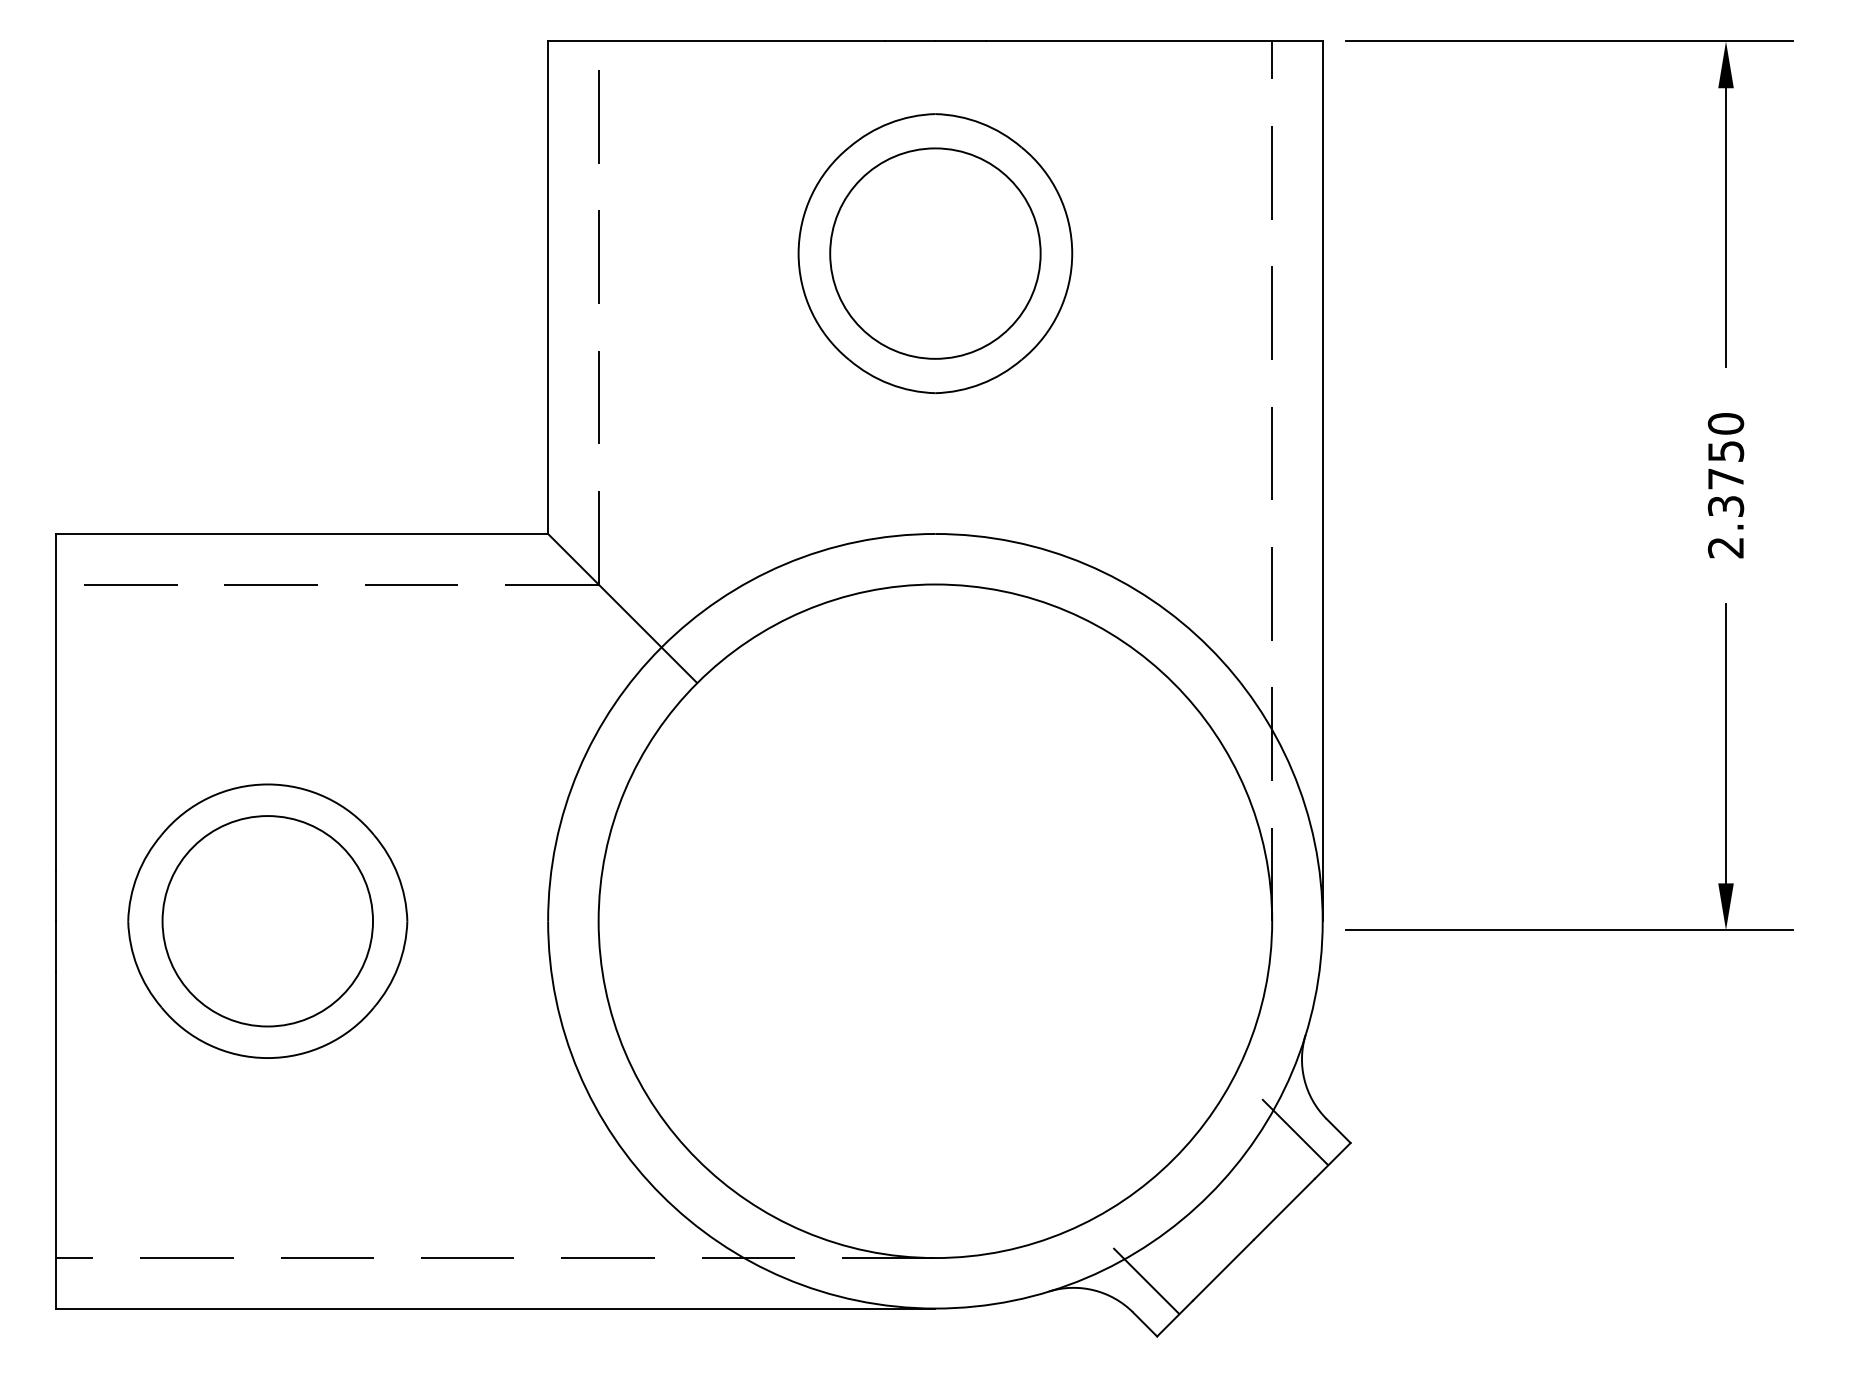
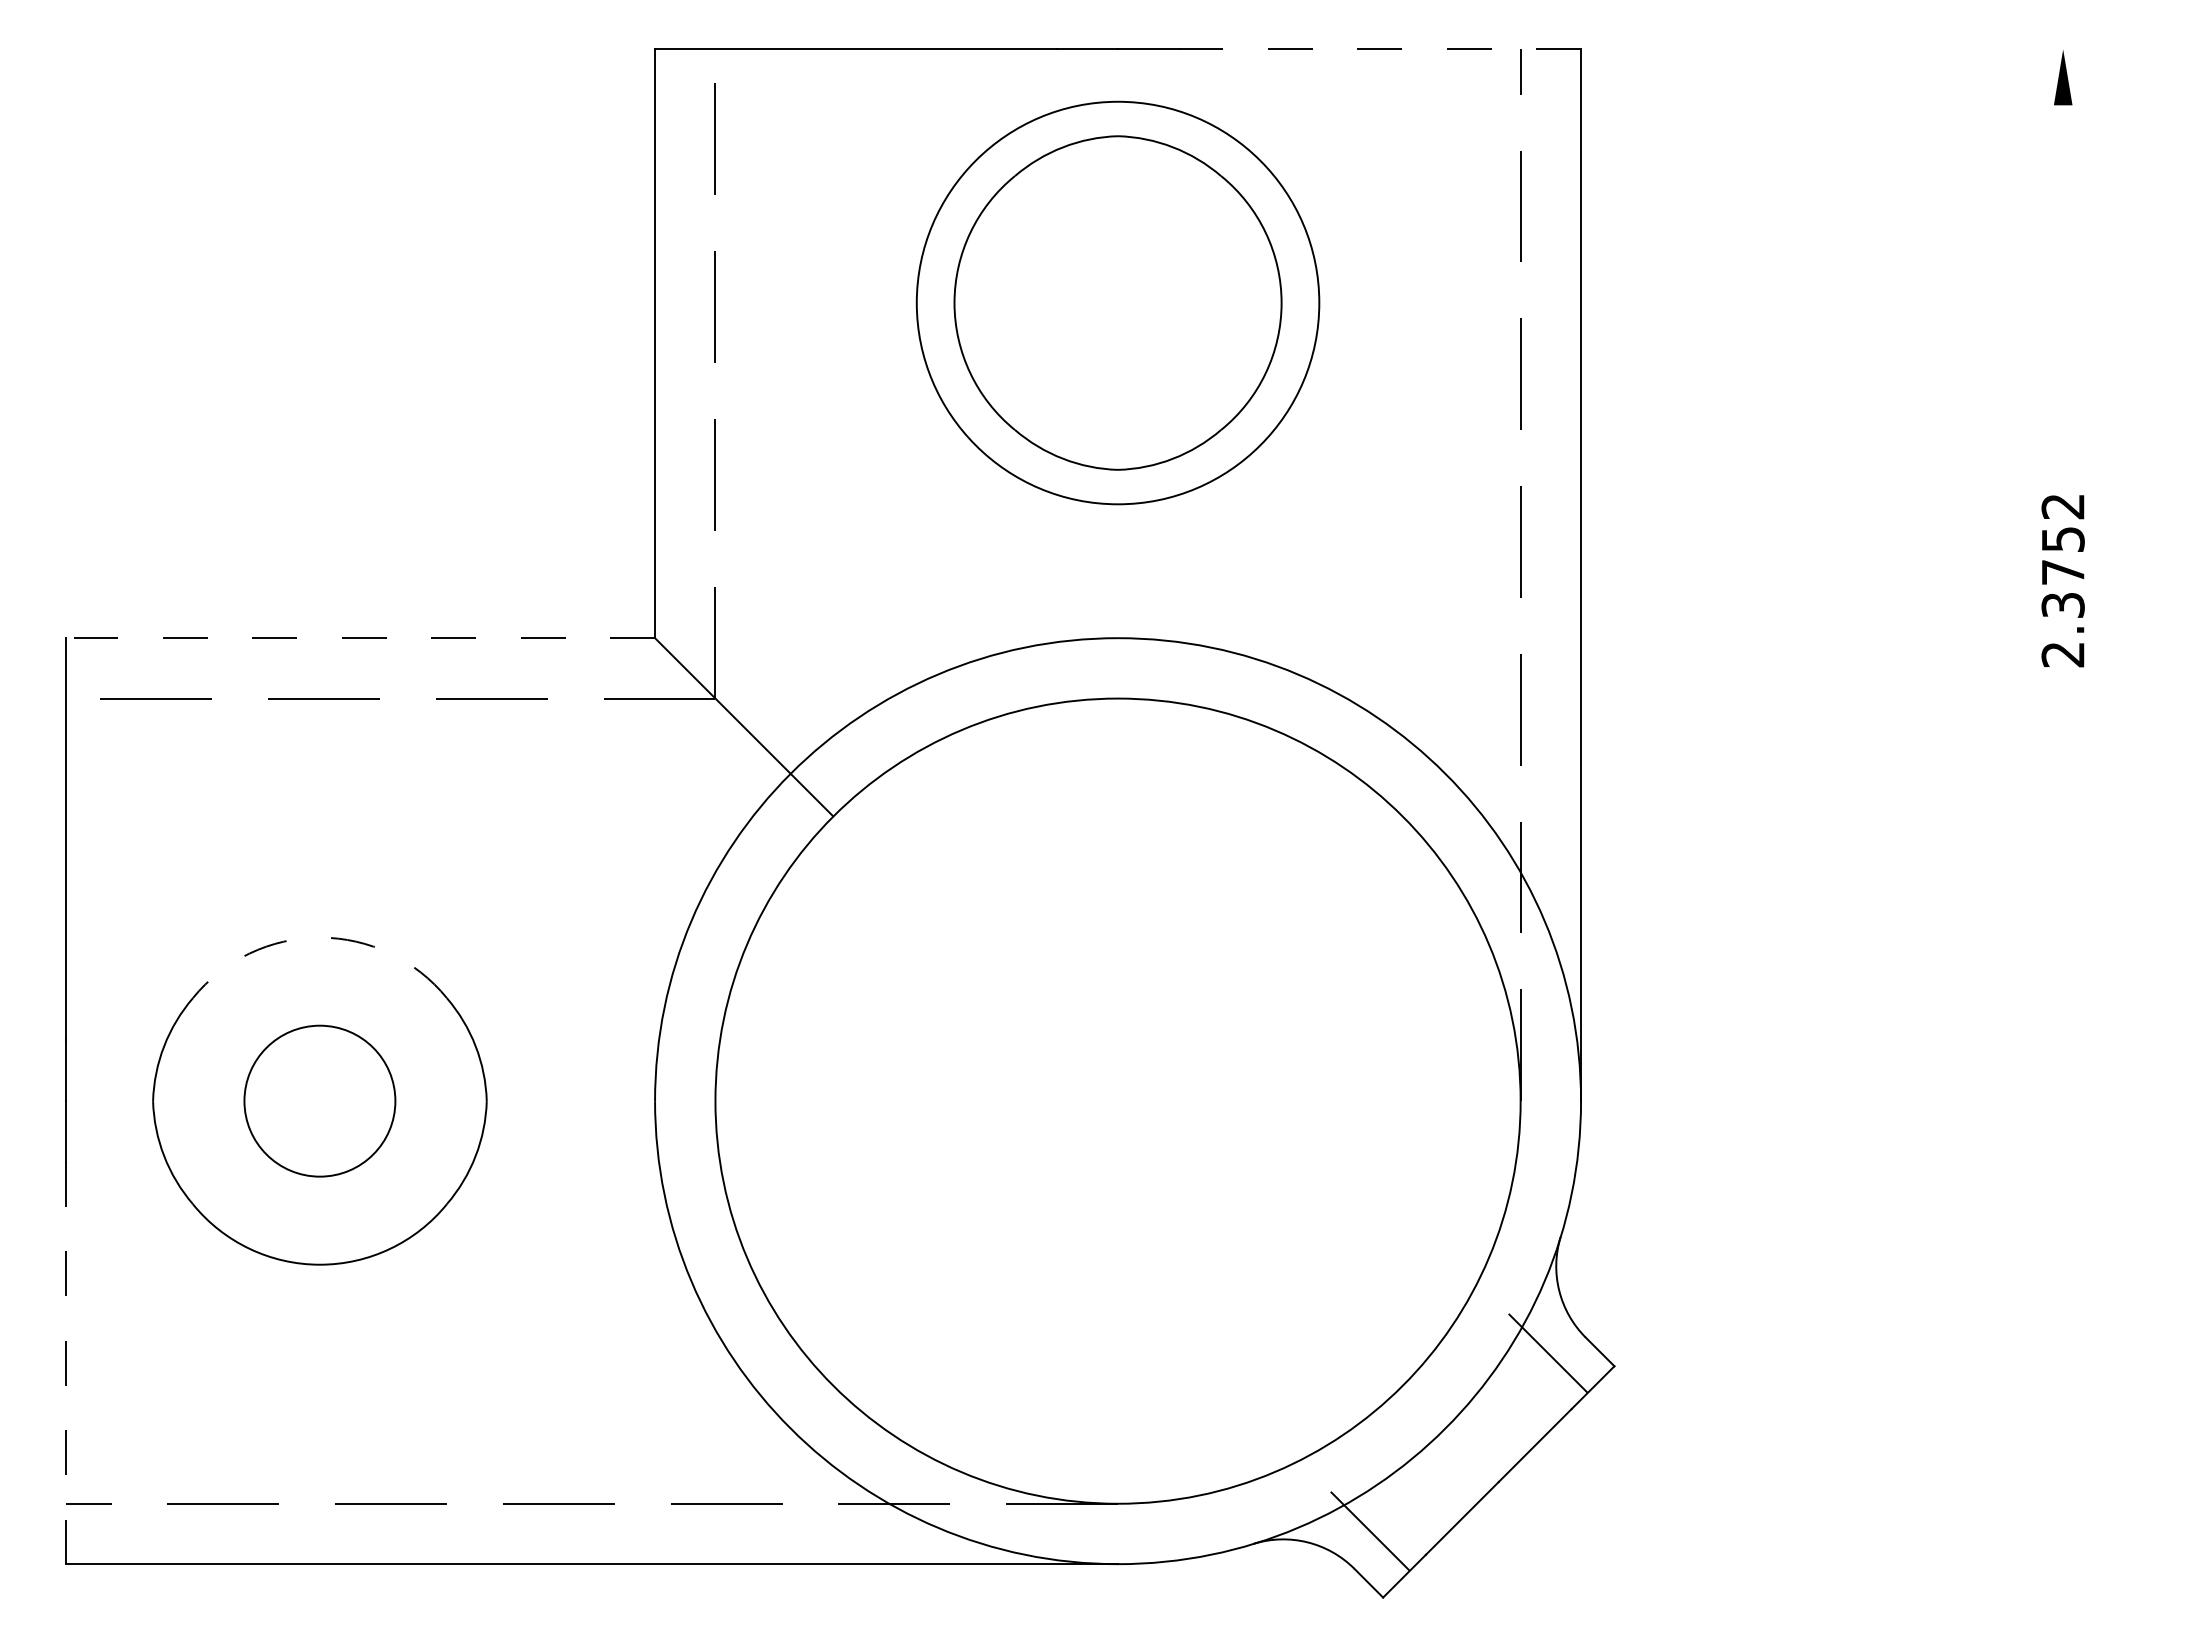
line: (1154, 41) -> (1379, 49), solid -> dashed
line: (1569, 41) -> (1876, 49), removed
line: (1726, 227) -> (2063, 271), removed
circle: (934, 253) -> (1117, 302), size x1.6
text: (1725, 423) -> (2062, 506), 2.3750 -> 2.3752
line: (301, 534) -> (360, 638), solid -> dashed
part: (1725, 766) -> (2062, 916), removed
arc: (267, 784) -> (319, 937), solid -> dashed
circle: (267, 920) -> (319, 1100), size x0.6
line: (55, 1140) -> (66, 1363), solid -> dashed

